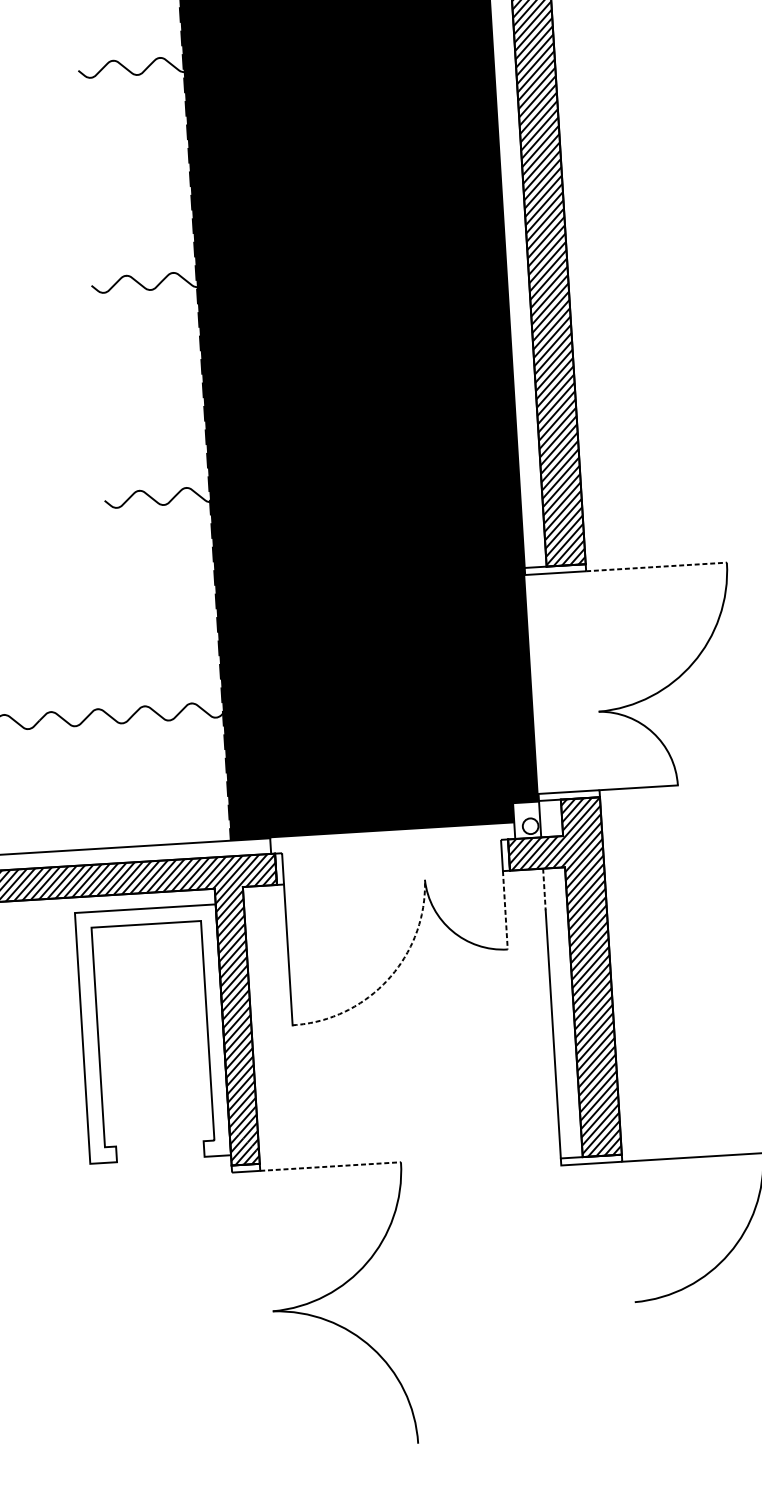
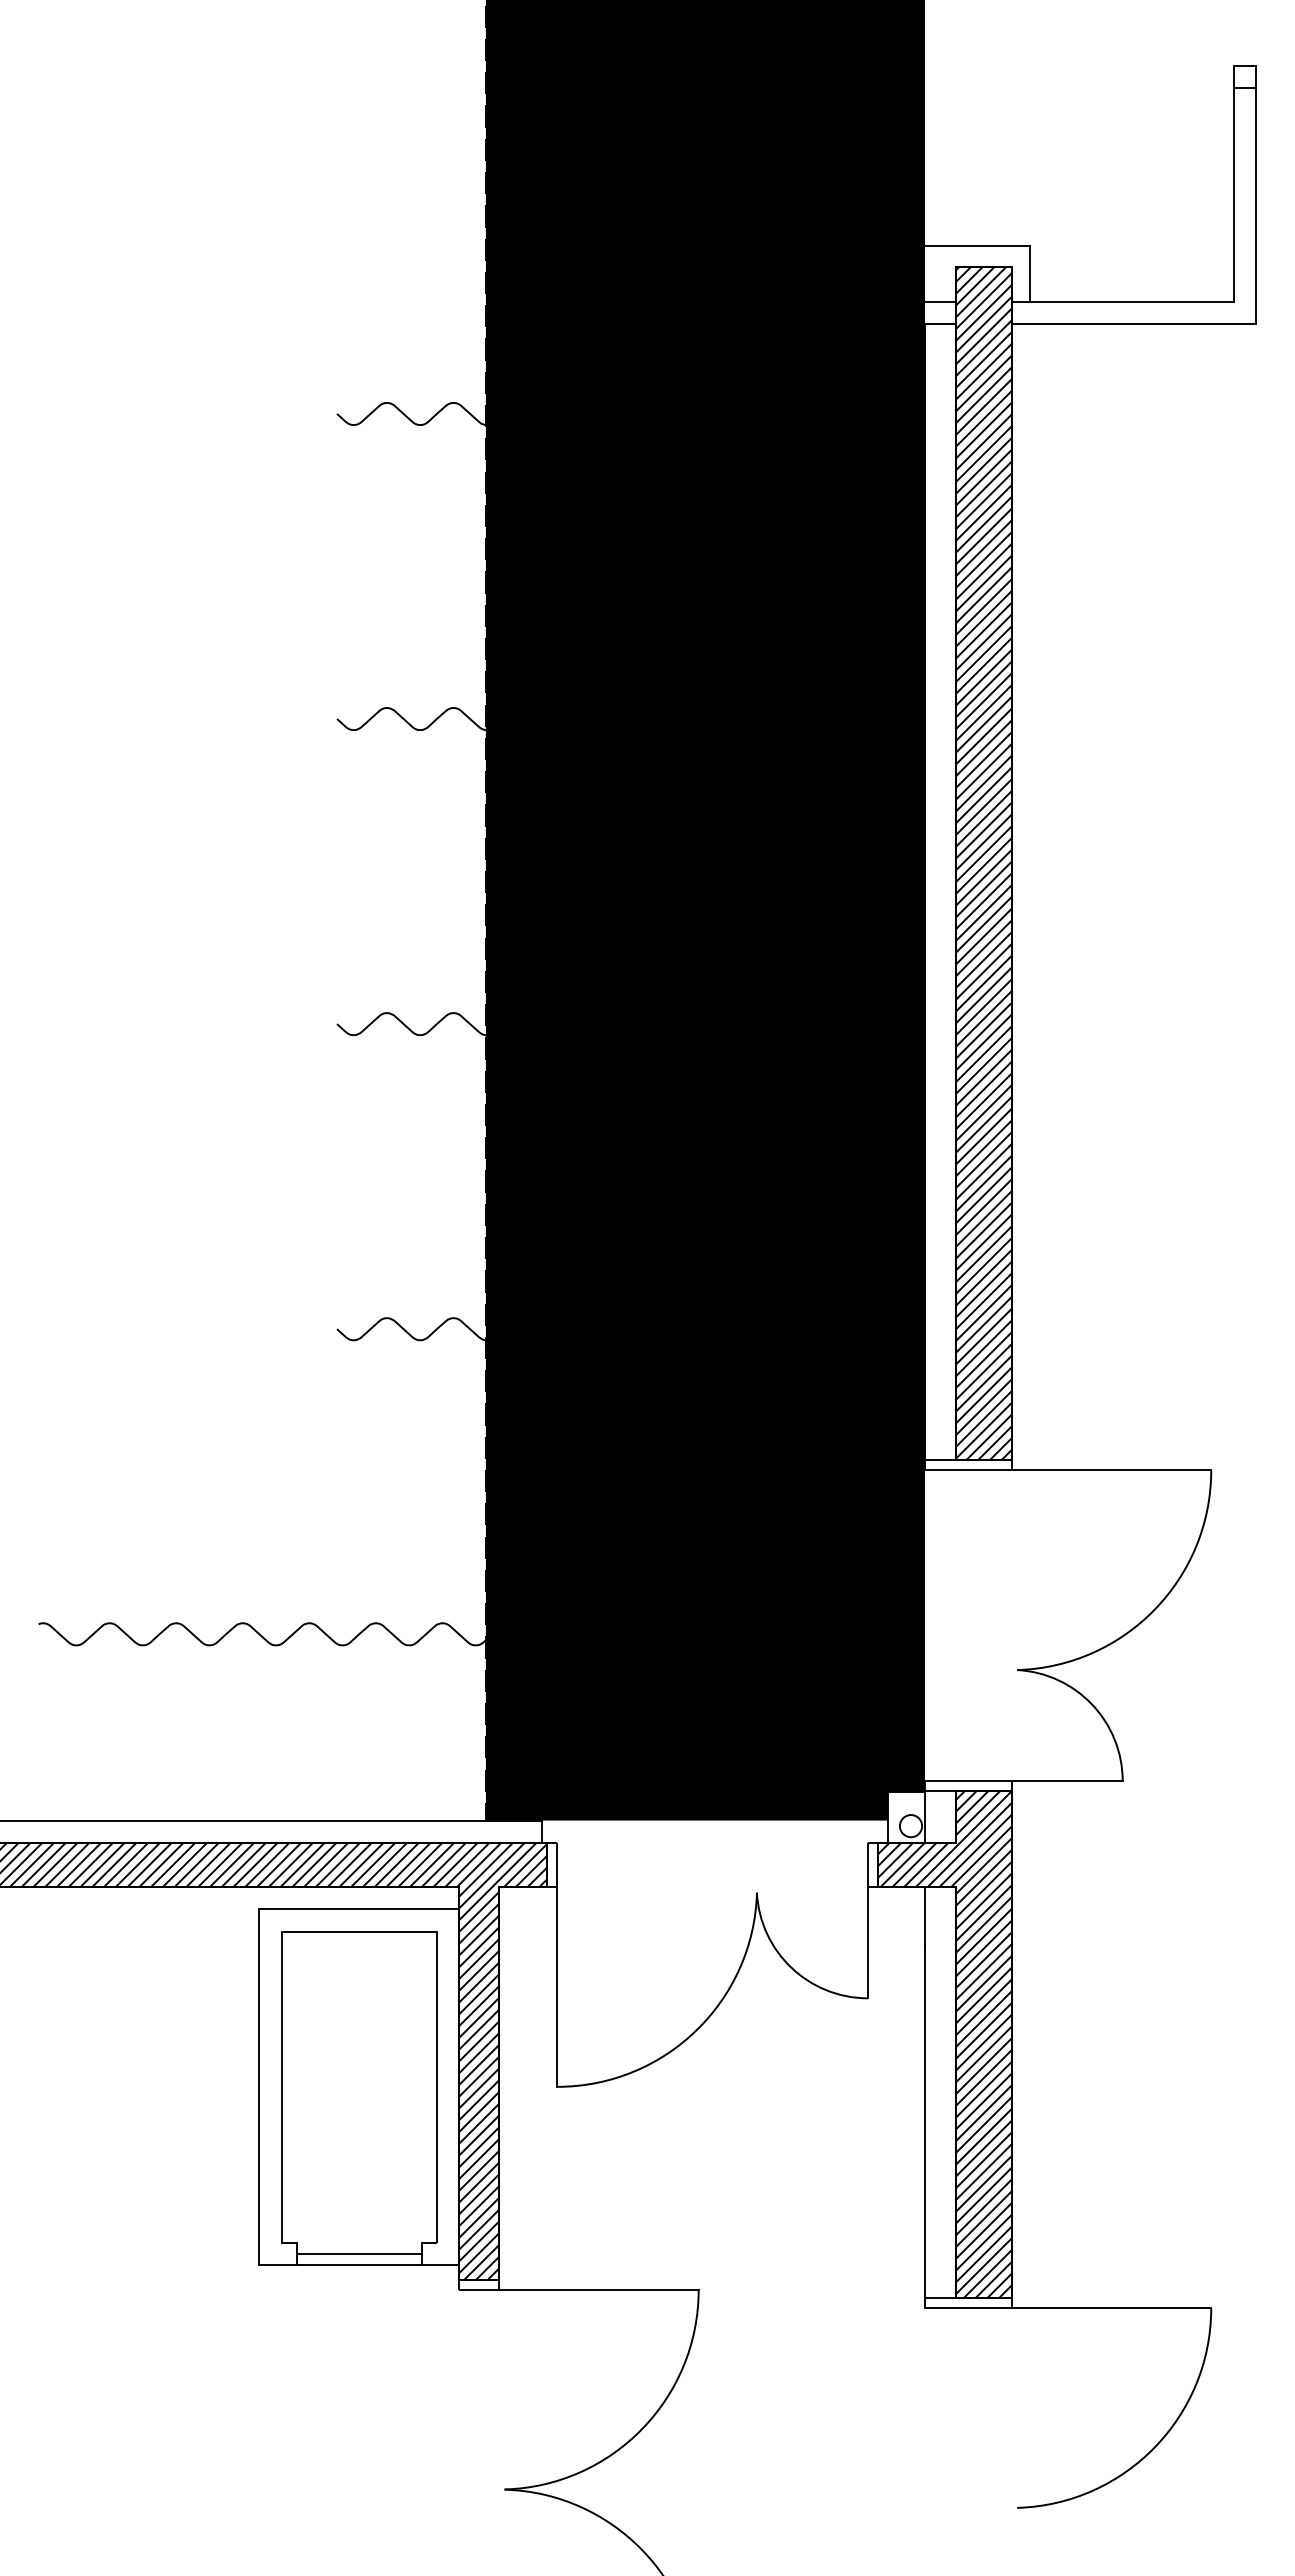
line: (656, 566) -> (1111, 1470), dashed -> solid
line: (544, 889) -> (925, 1916), dashed -> solid
line: (504, 910) -> (867, 1942), dashed -> solid
arc: (388, 979) -> (696, 2030), dashed -> solid
line: (160, 1151) -> (359, 2254), added
line: (160, 1159) -> (359, 2265), added
line: (330, 1166) -> (598, 2289), dashed -> solid

